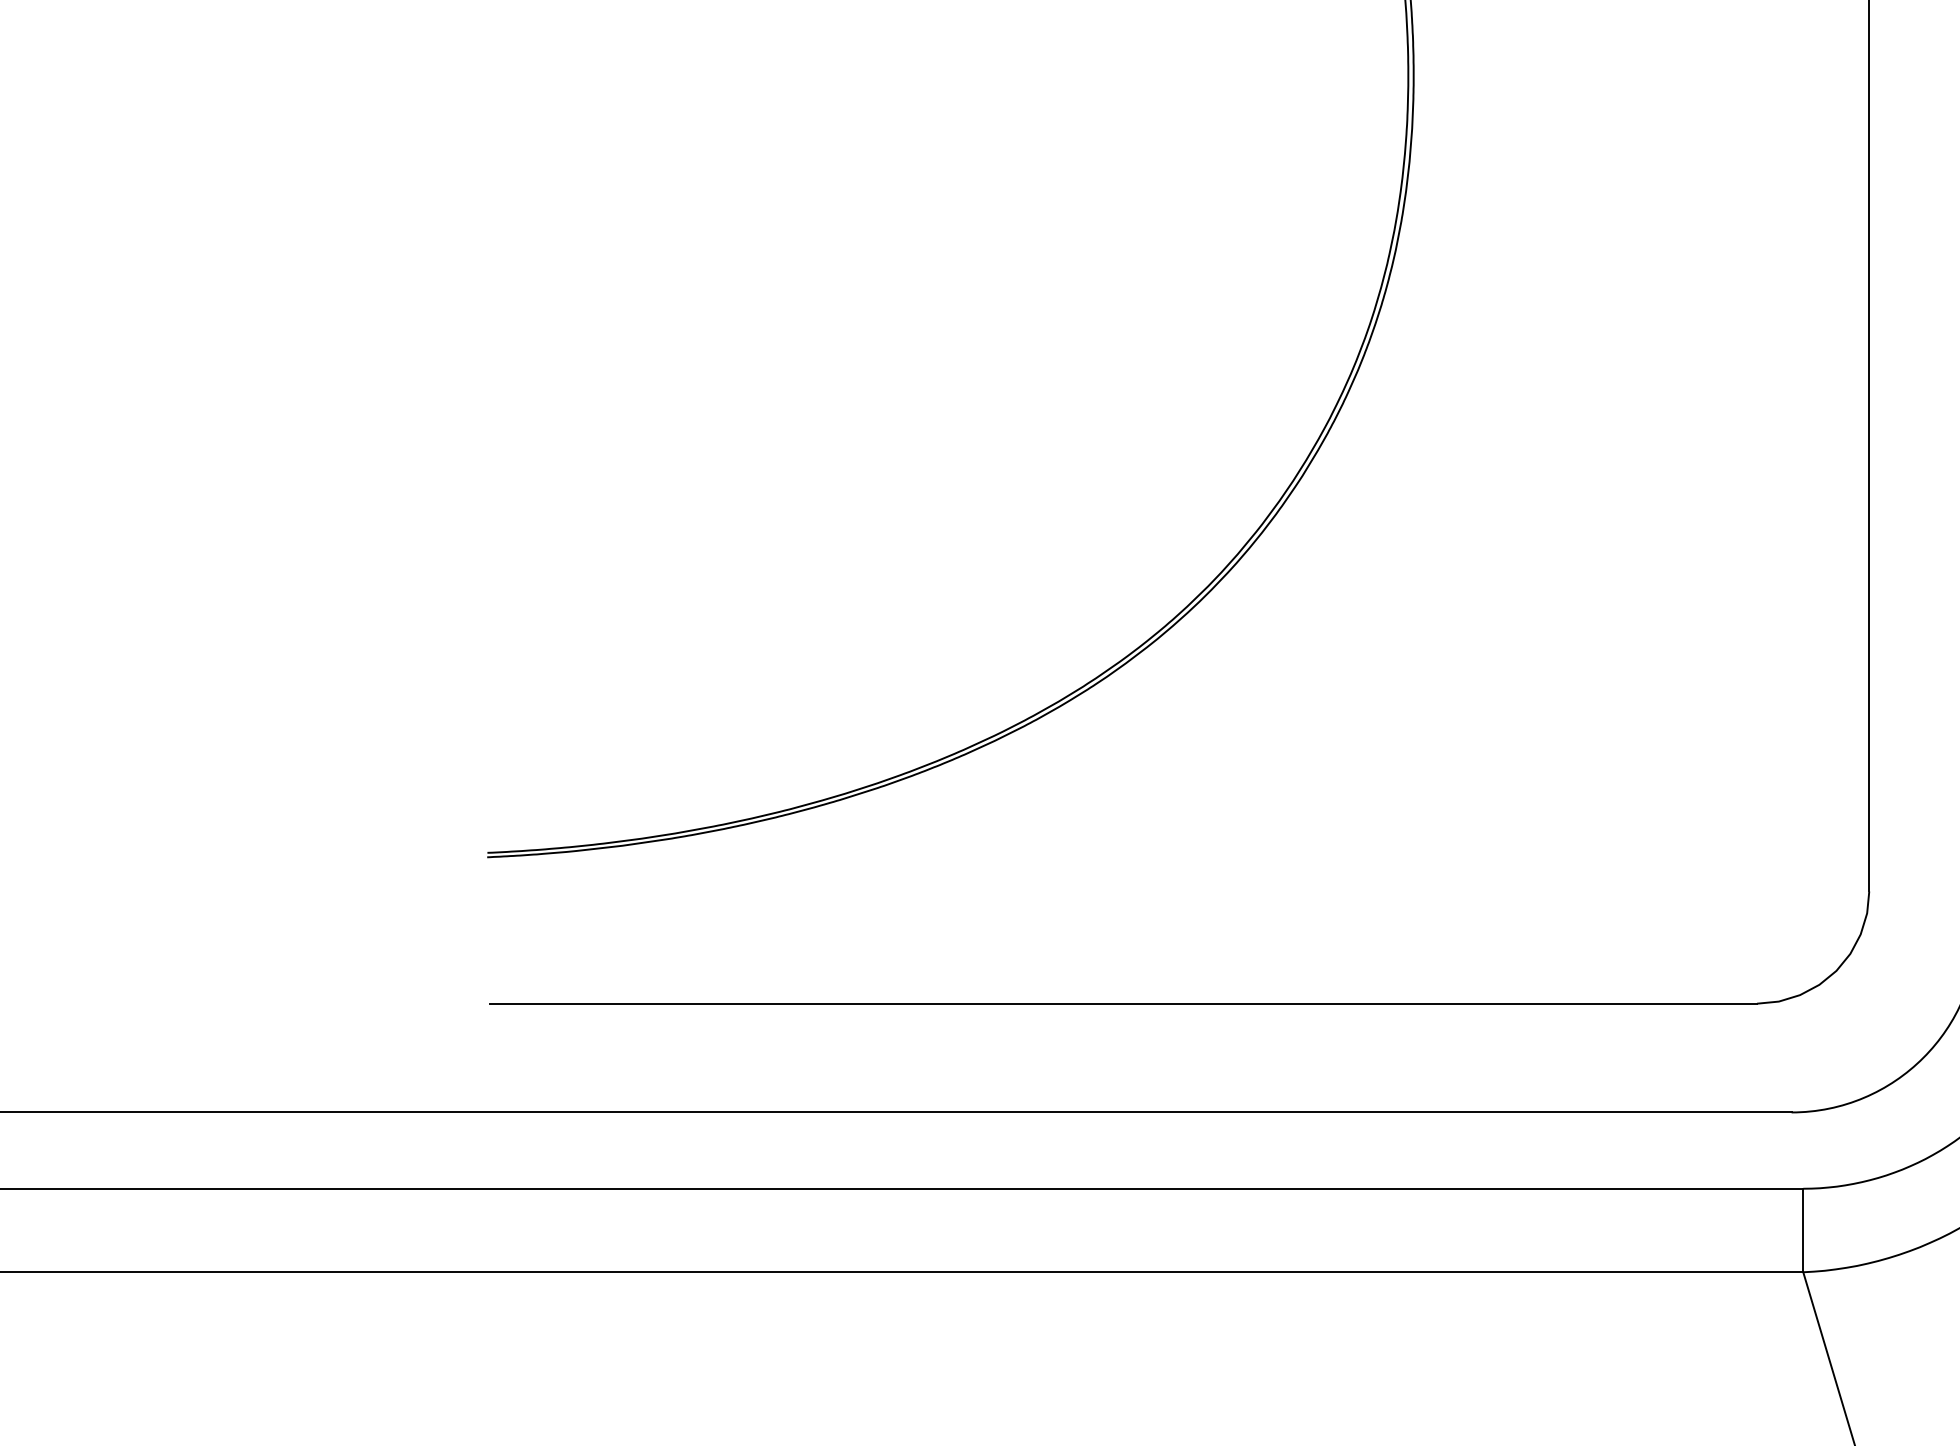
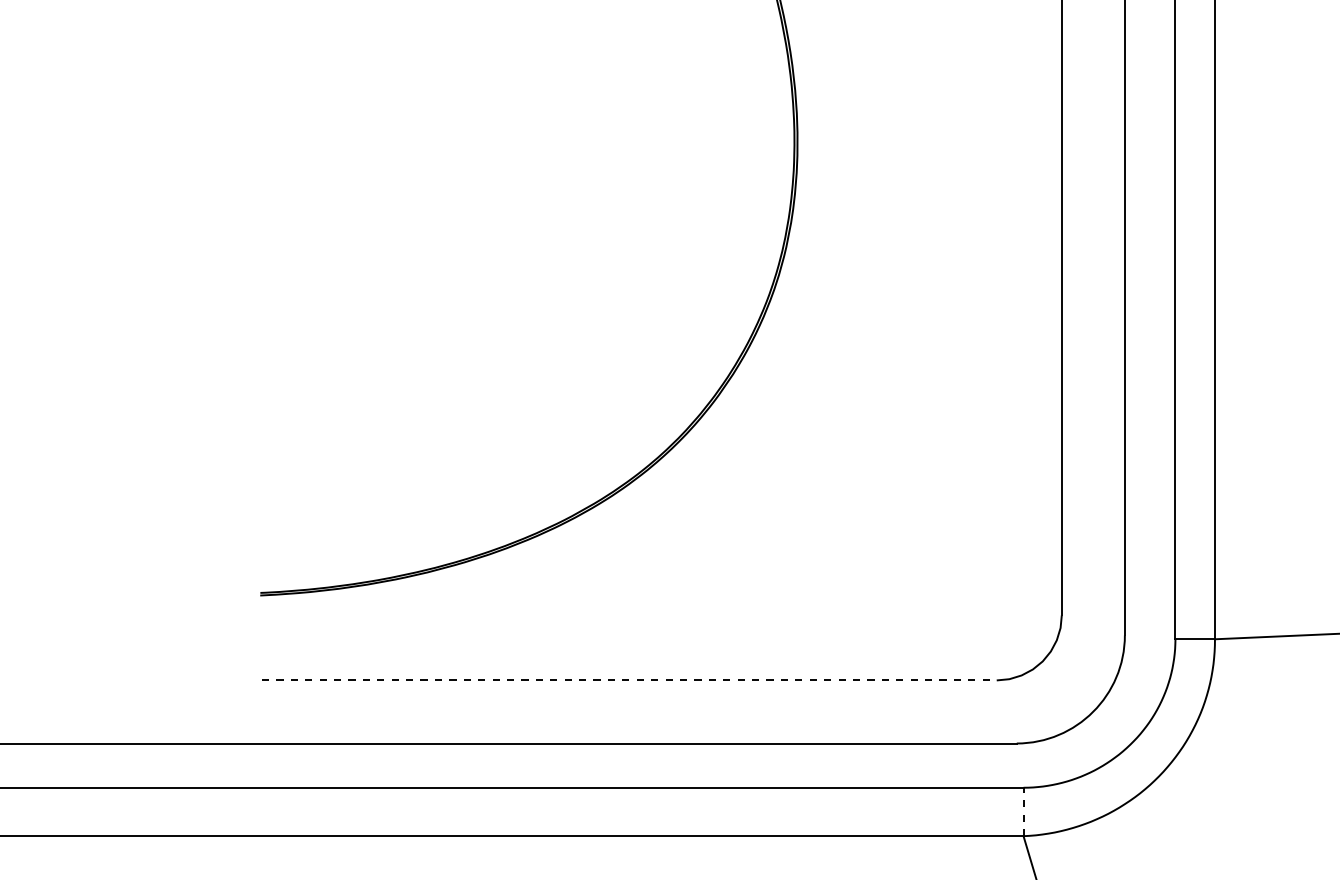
line: (1123, 1003) -> (629, 680), solid -> dashed
line: (1803, 1229) -> (1023, 811), solid -> dashed

